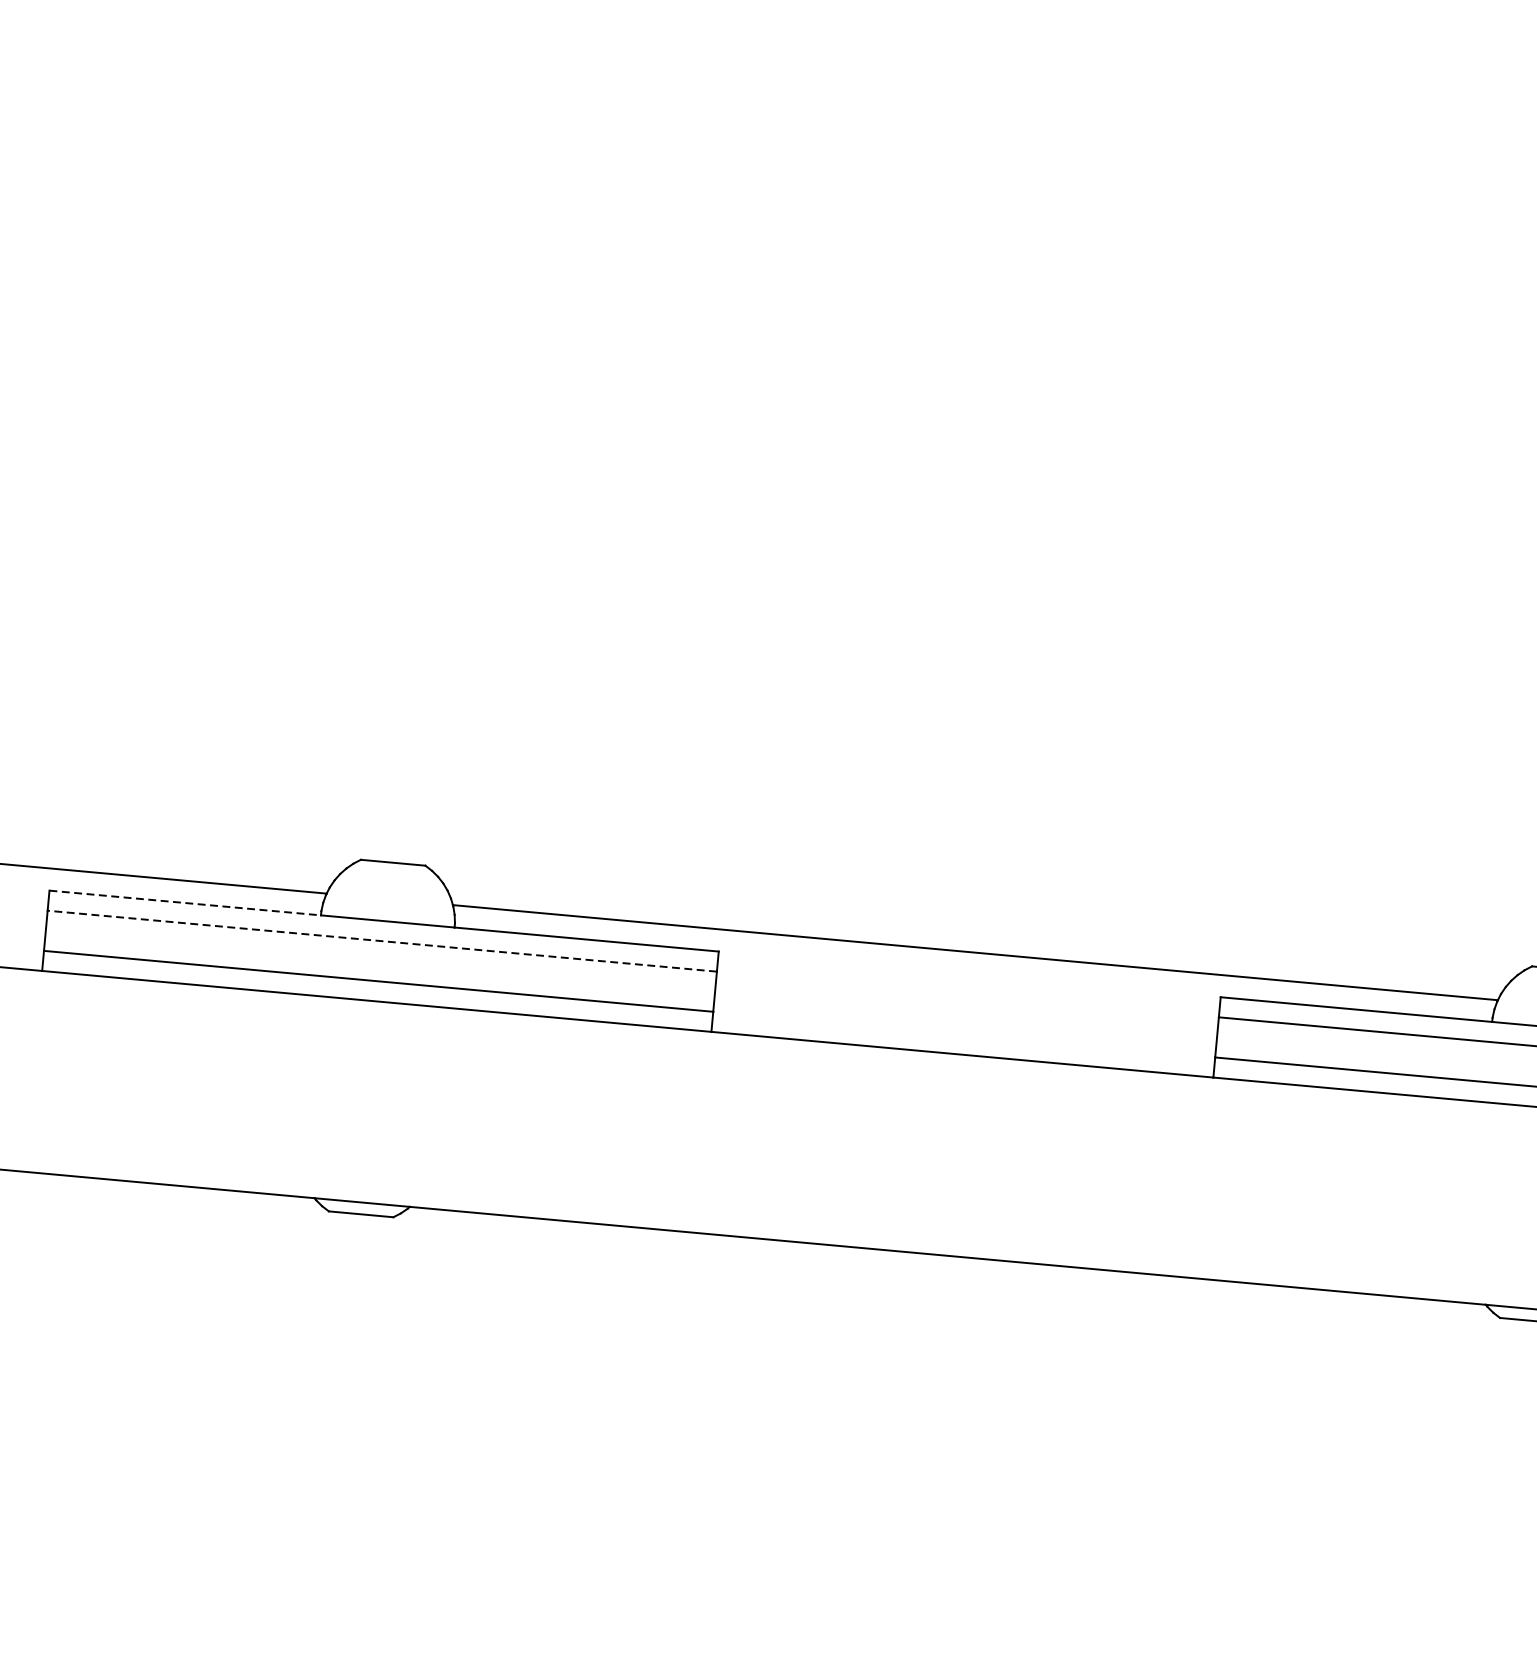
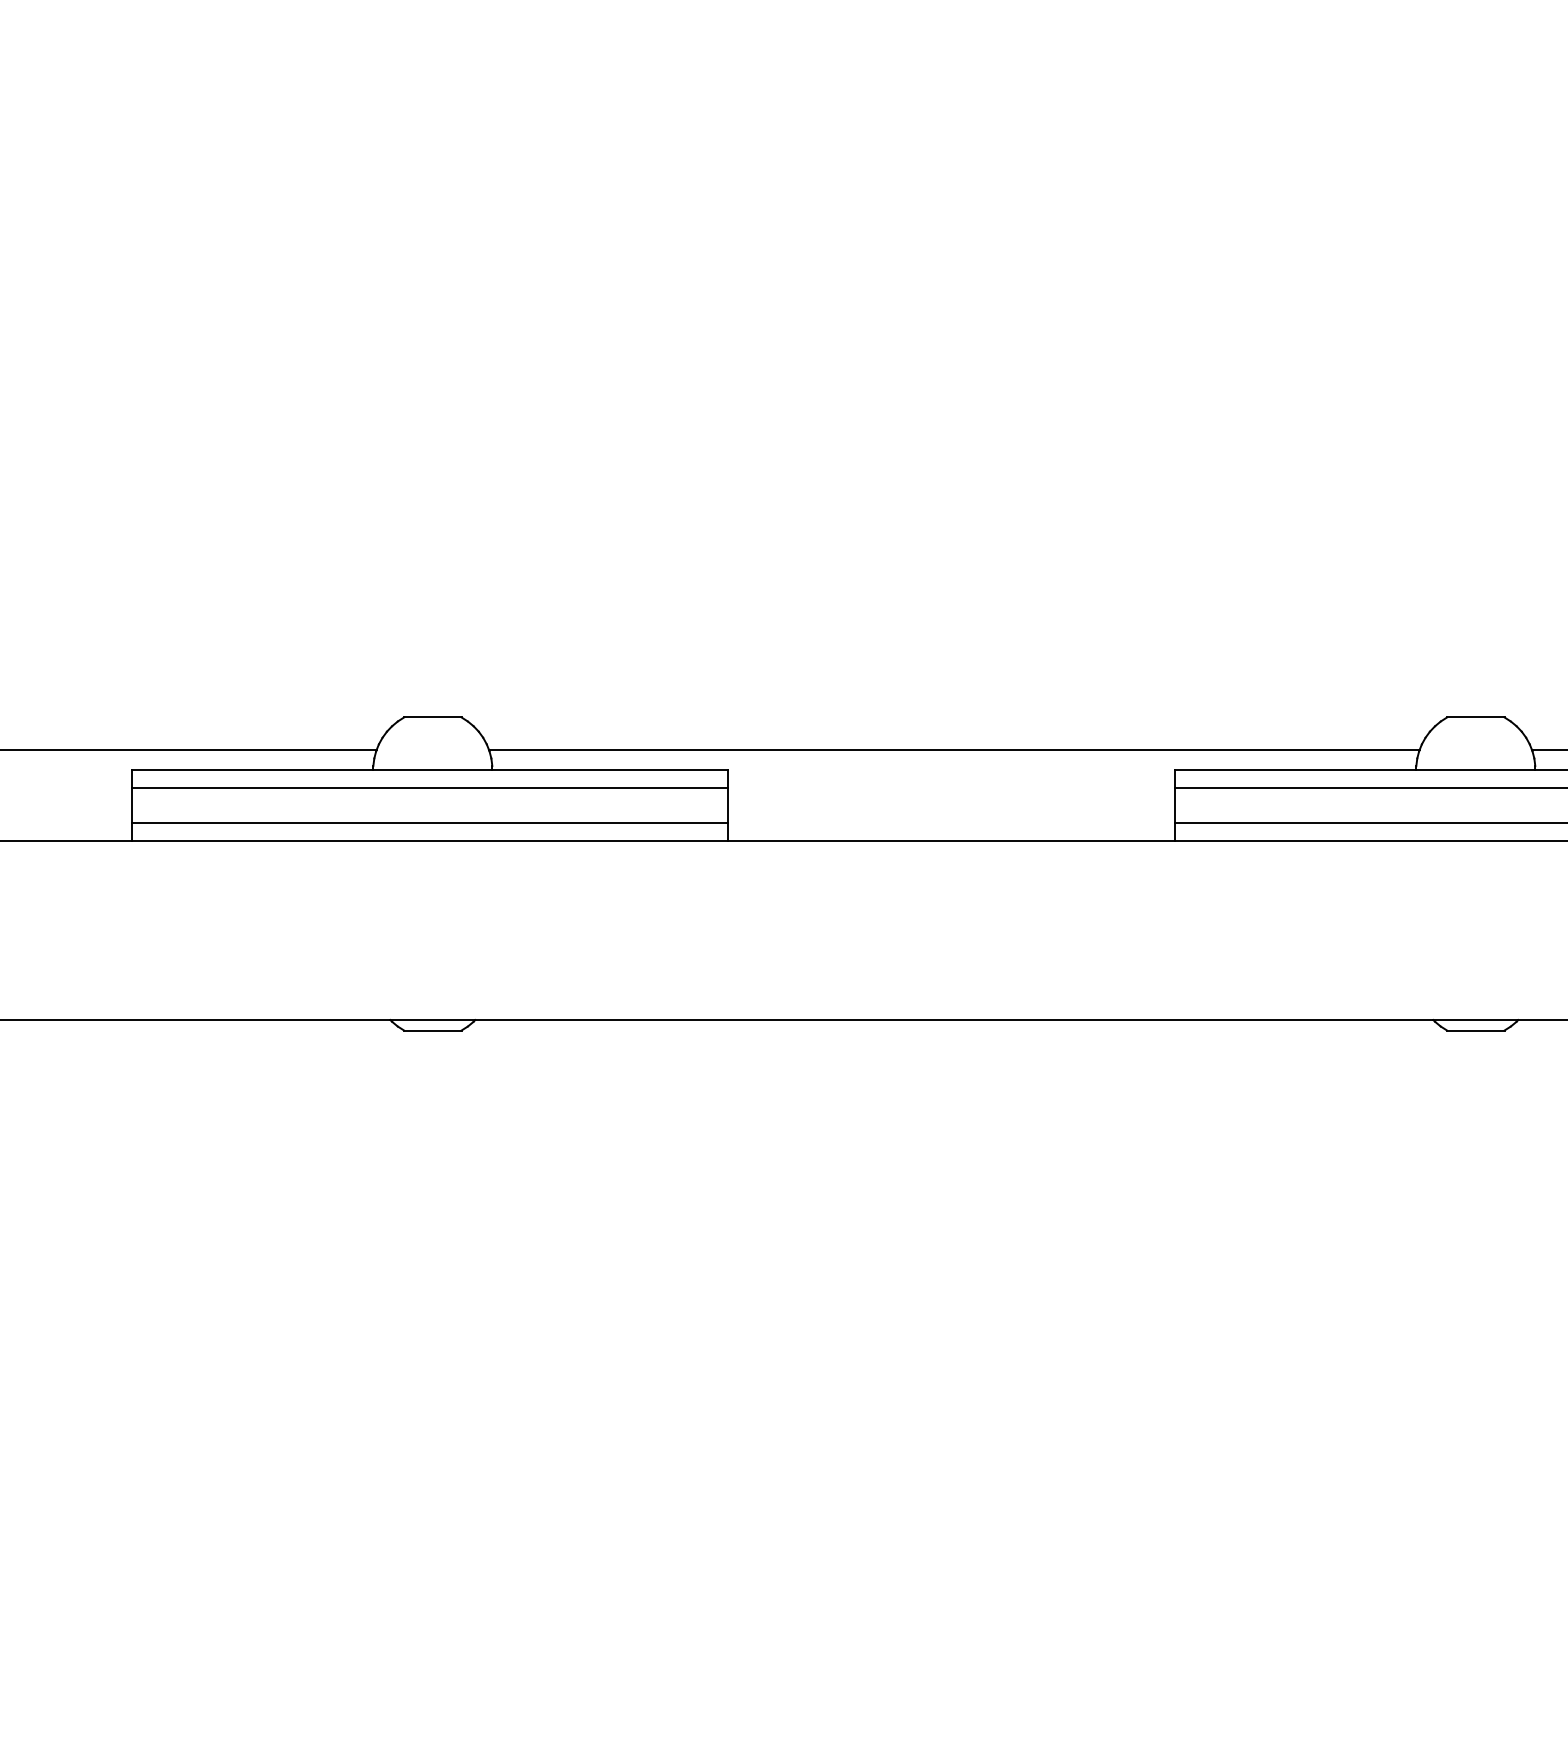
line: (185, 902) -> (252, 769), dashed -> solid
line: (382, 941) -> (429, 787), dashed -> solid

